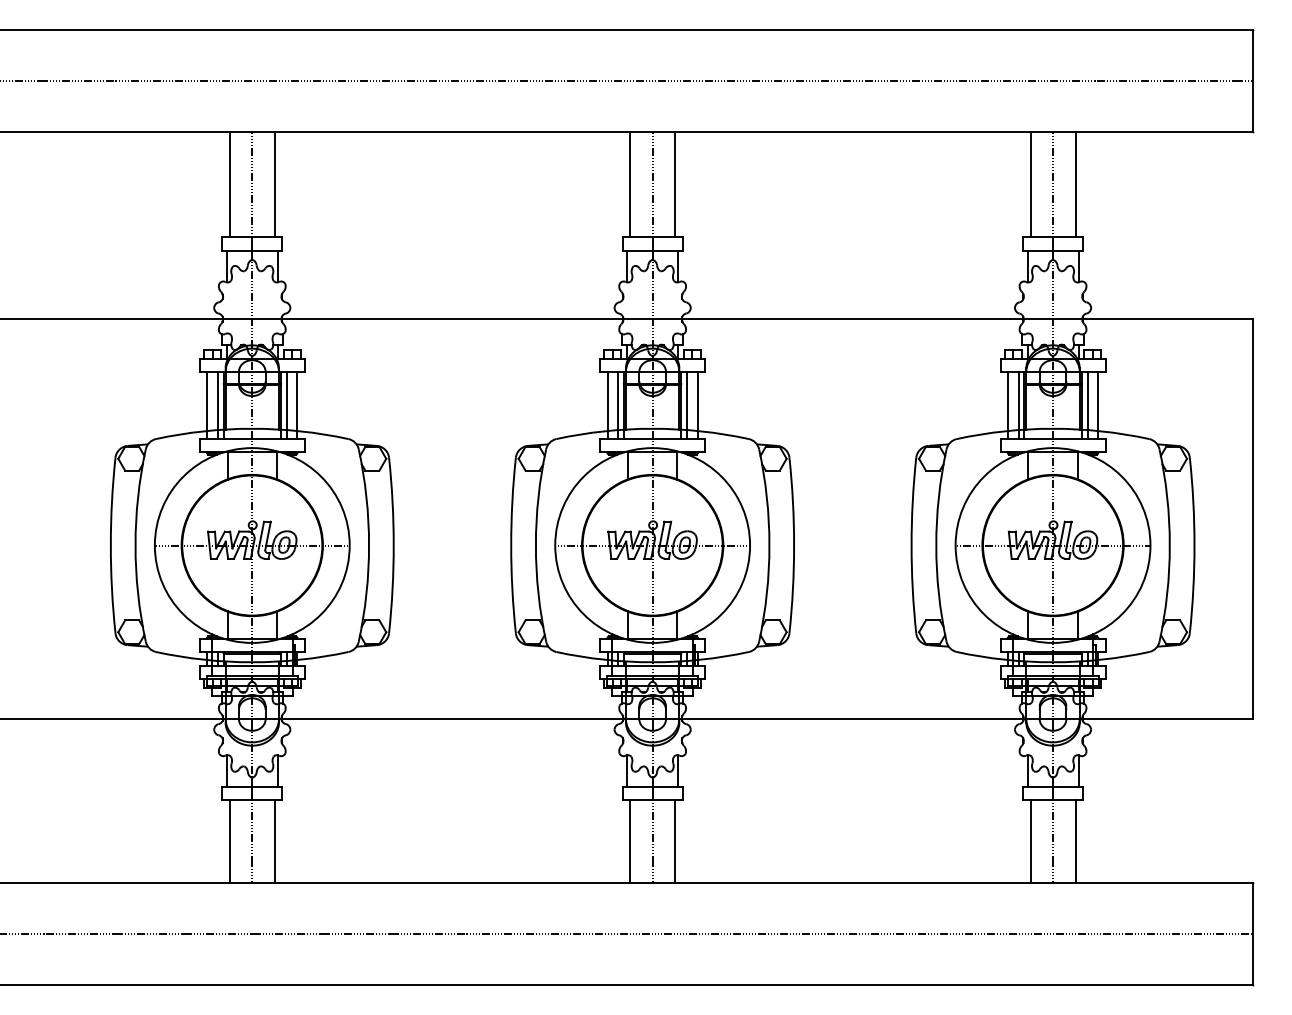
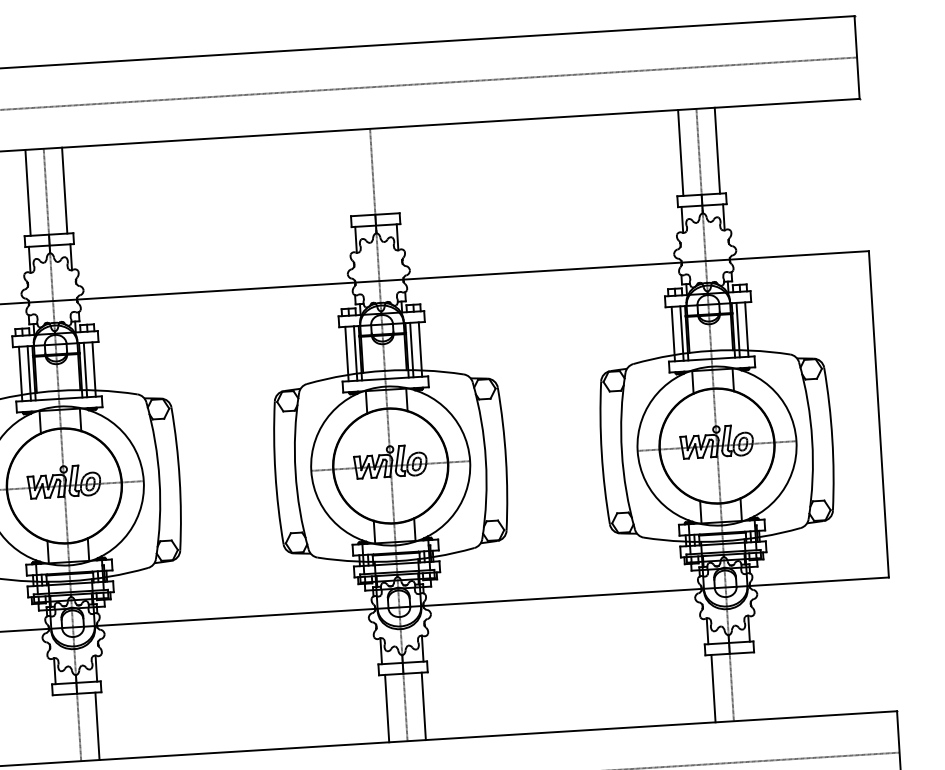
line: (630, 184) -> (354, 172), removed
line: (675, 184) -> (391, 170), removed
line: (229, 841) -> (60, 728), removed
line: (1075, 841) -> (750, 686), removed

